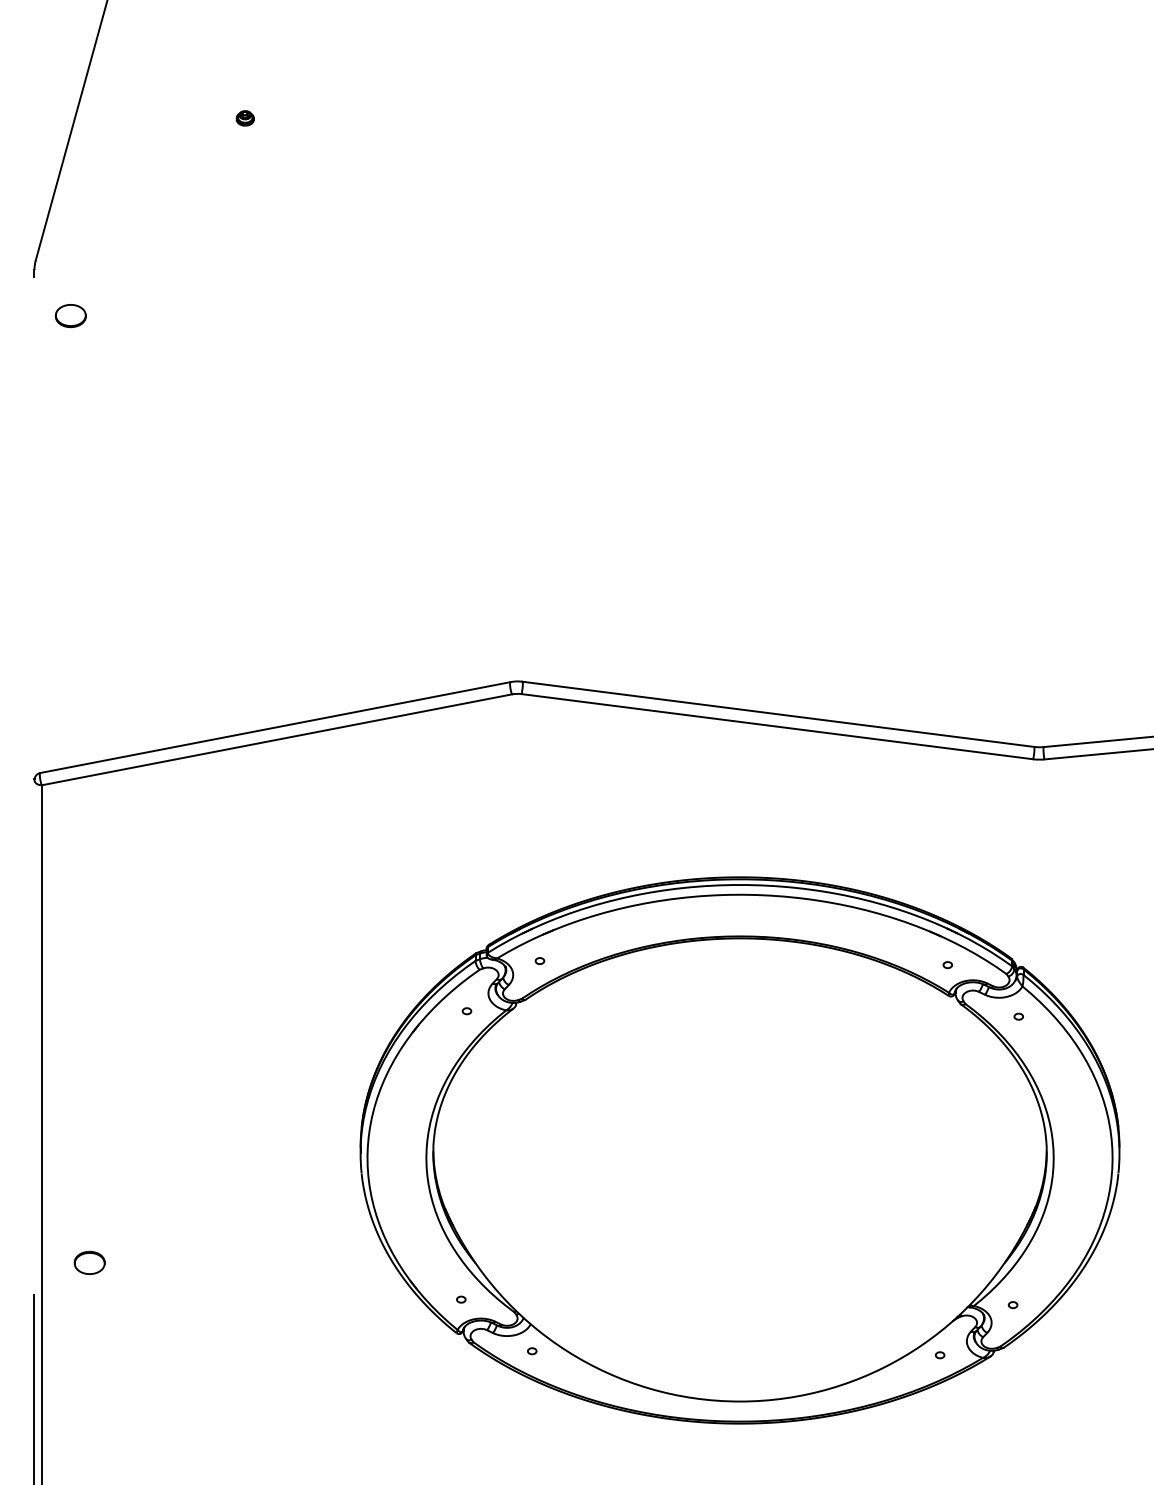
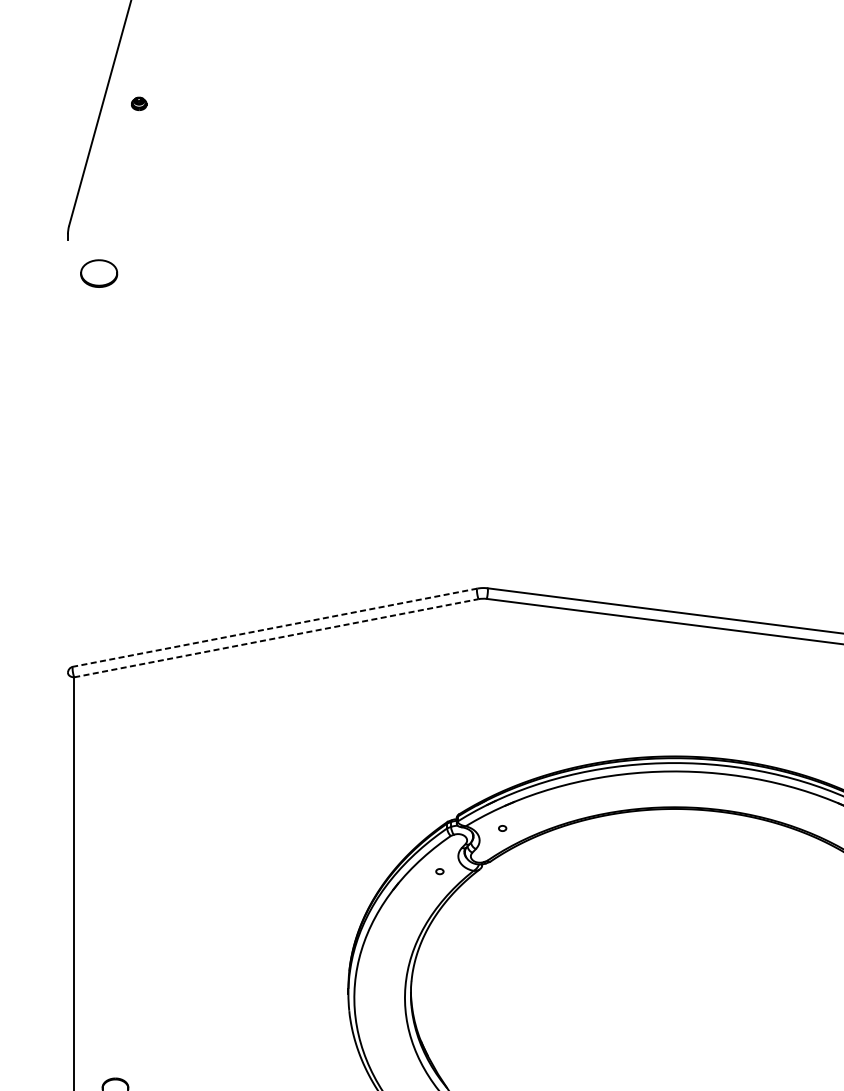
part: (244, 118) -> (138, 103), moved
part: (70, 316) -> (98, 274), size x1.4
line: (274, 727) -> (274, 627), solid -> dashed
line: (277, 739) -> (276, 637), solid -> dashed

